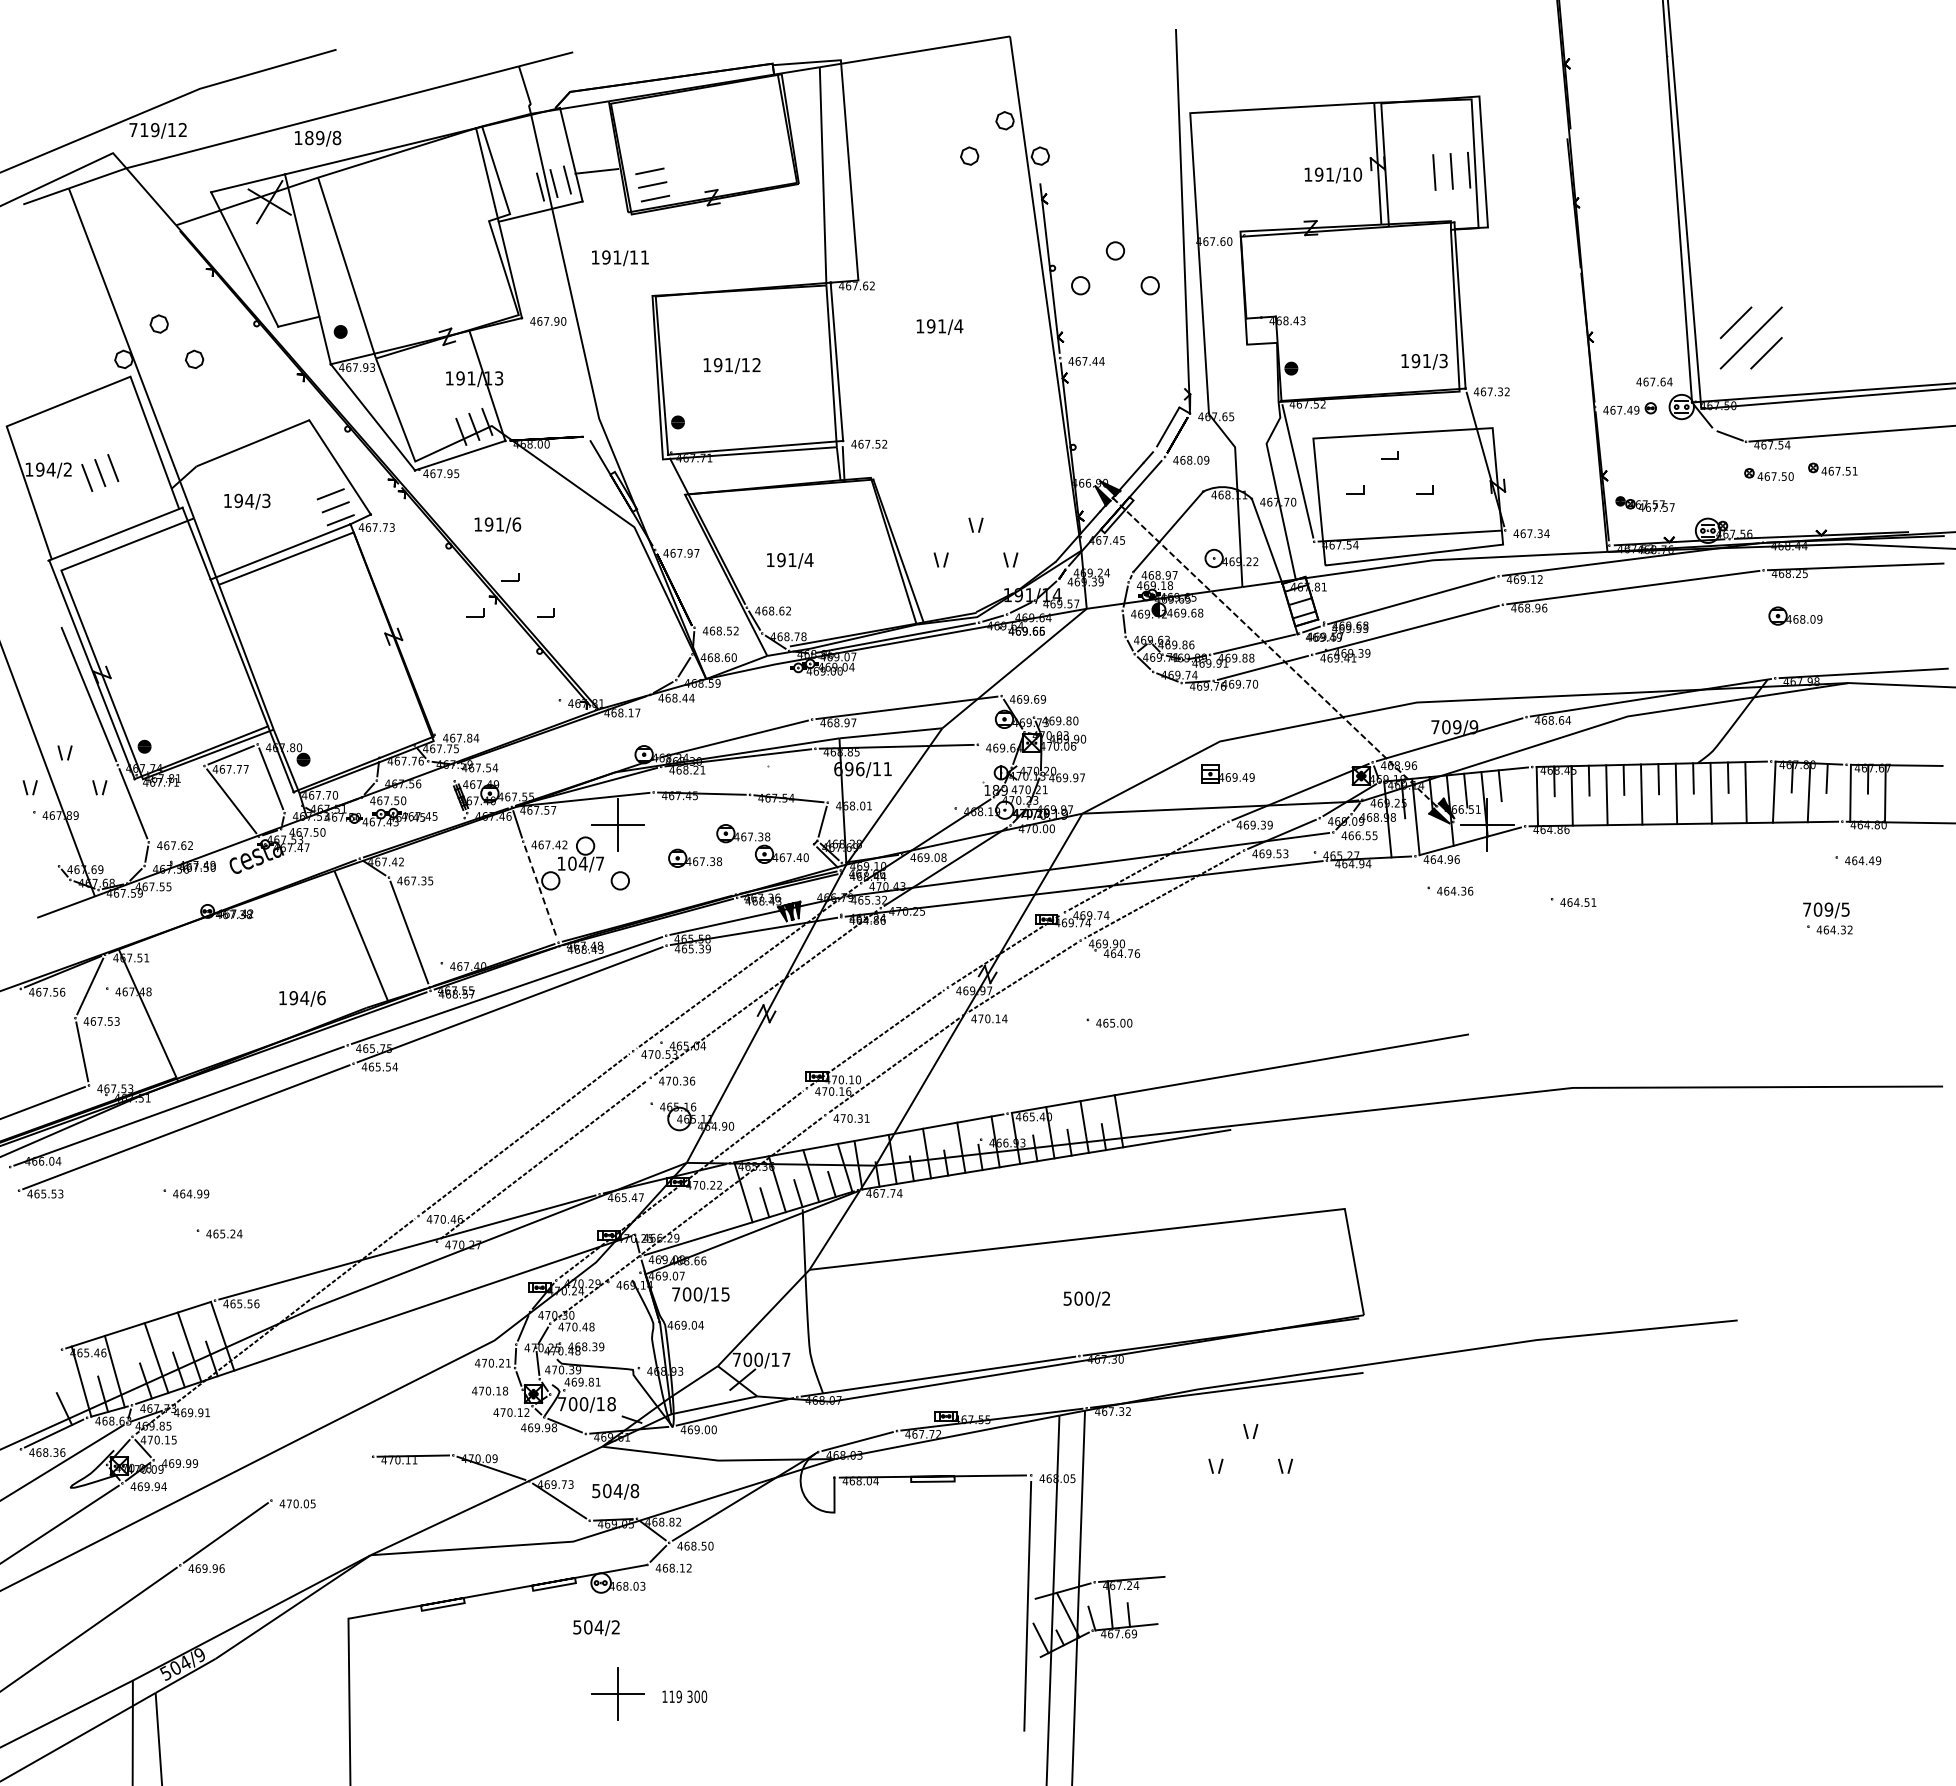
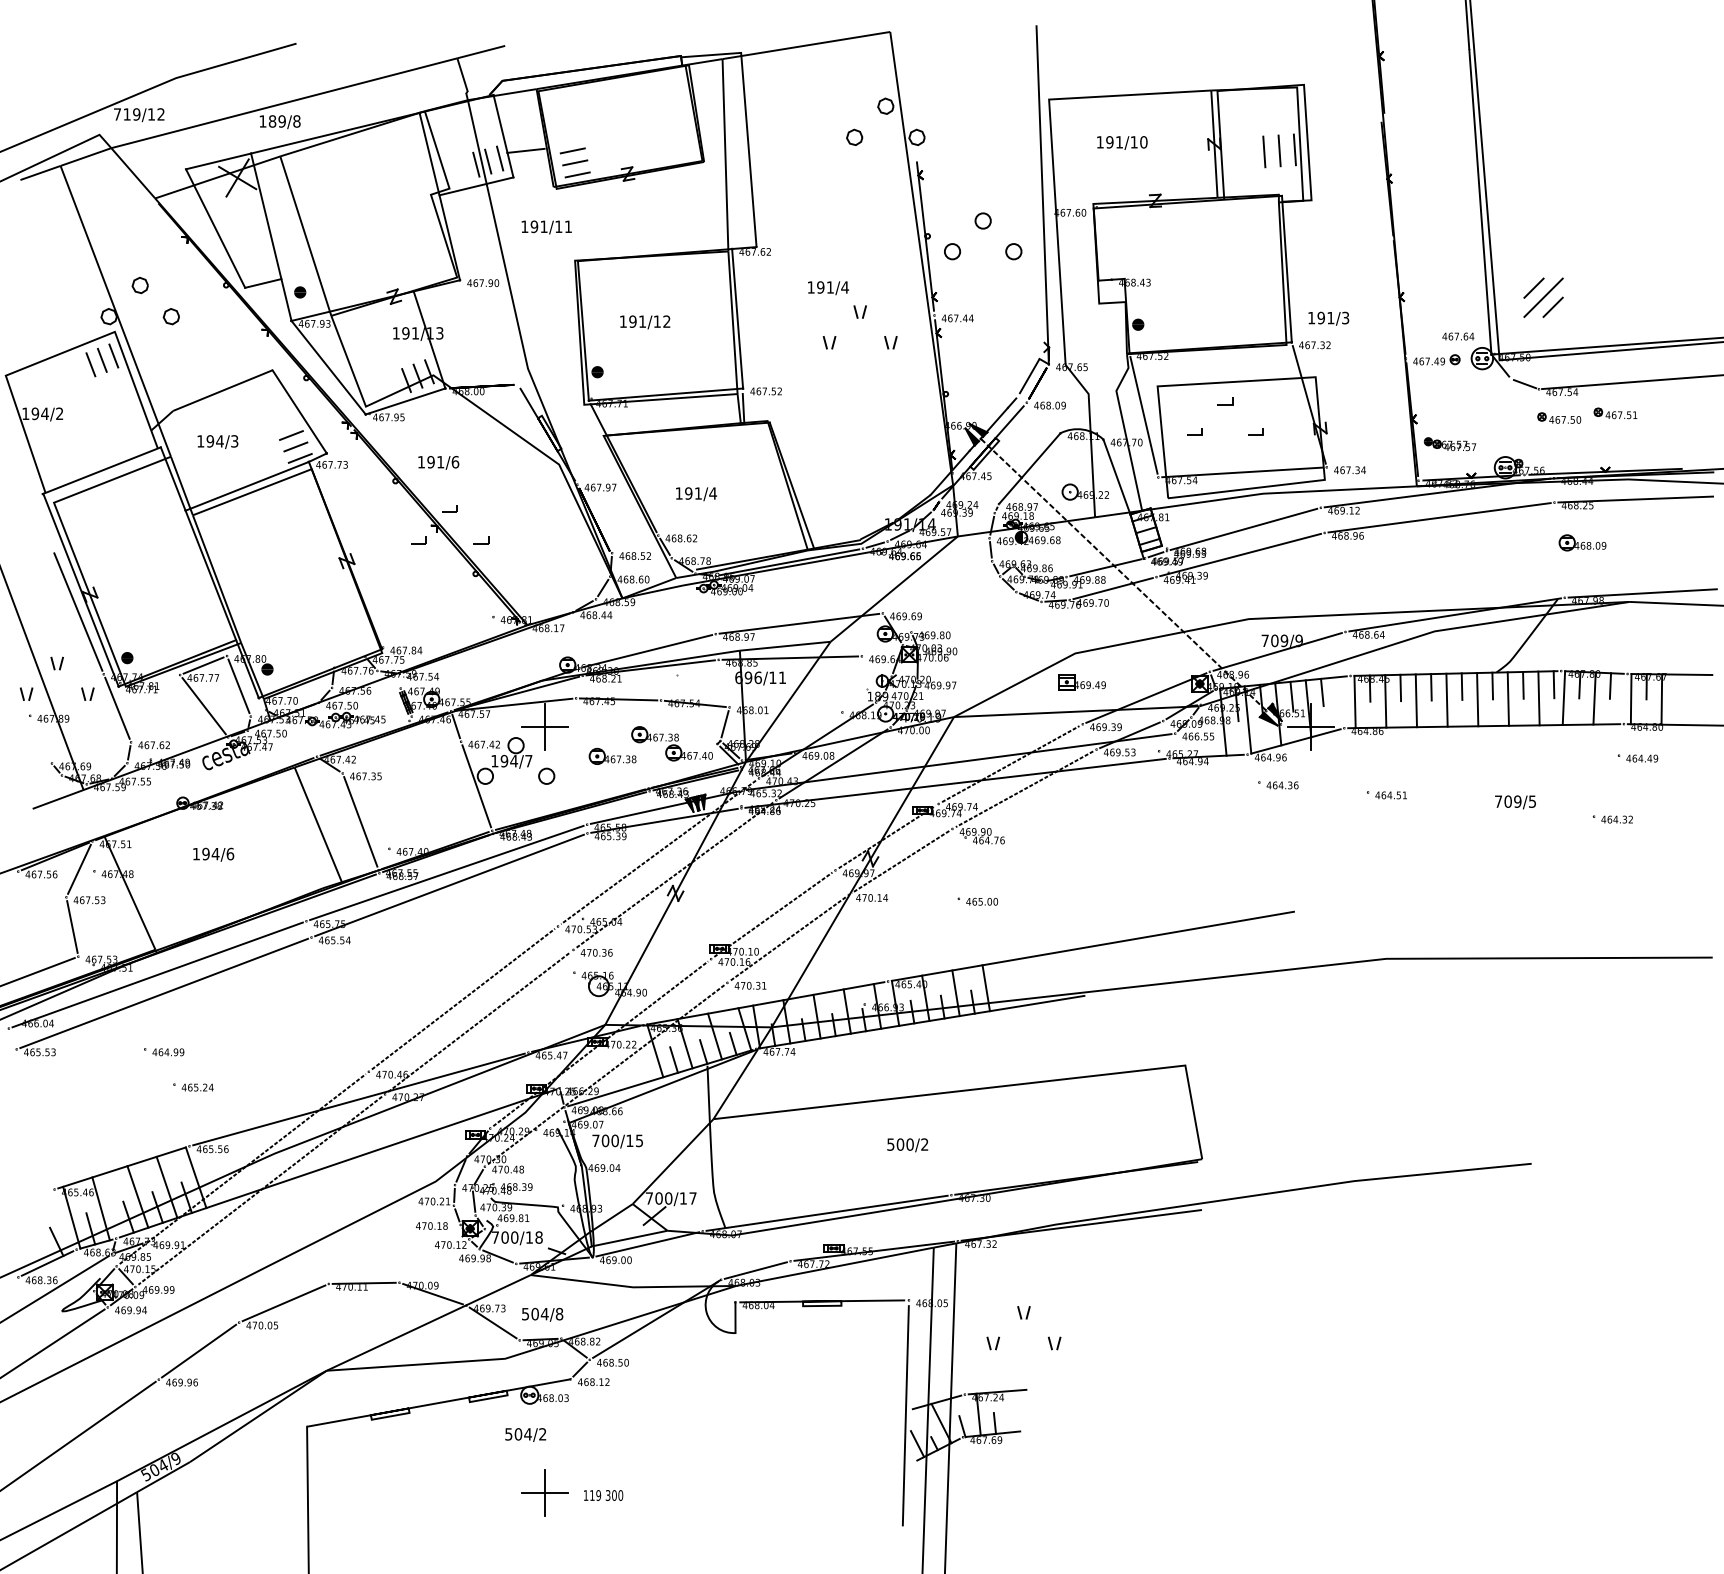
text: (1333, 175) -> (1122, 143), moved
part: (1750, 337) -> (1542, 297), size x0.71
text: (1424, 361) -> (1328, 318), moved
part: (100, 472) -> (102, 359), moved
part: (973, 532) -> (858, 318), moved
line: (1762, 776) -> (1553, 684), added
text: (572, 863) -> (504, 760), 104/7 -> 194/7
line: (541, 892) -> (477, 786), dashed -> solid
text: (1826, 910) -> (1515, 802), moved
text: (302, 998) -> (213, 854), moved
text: (1086, 1299) -> (907, 1145), moved
line: (295, 1350) -> (260, 1190), added
part: (1248, 1438) -> (1021, 1318), moved
line: (322, 1478) -> (284, 1303), added

